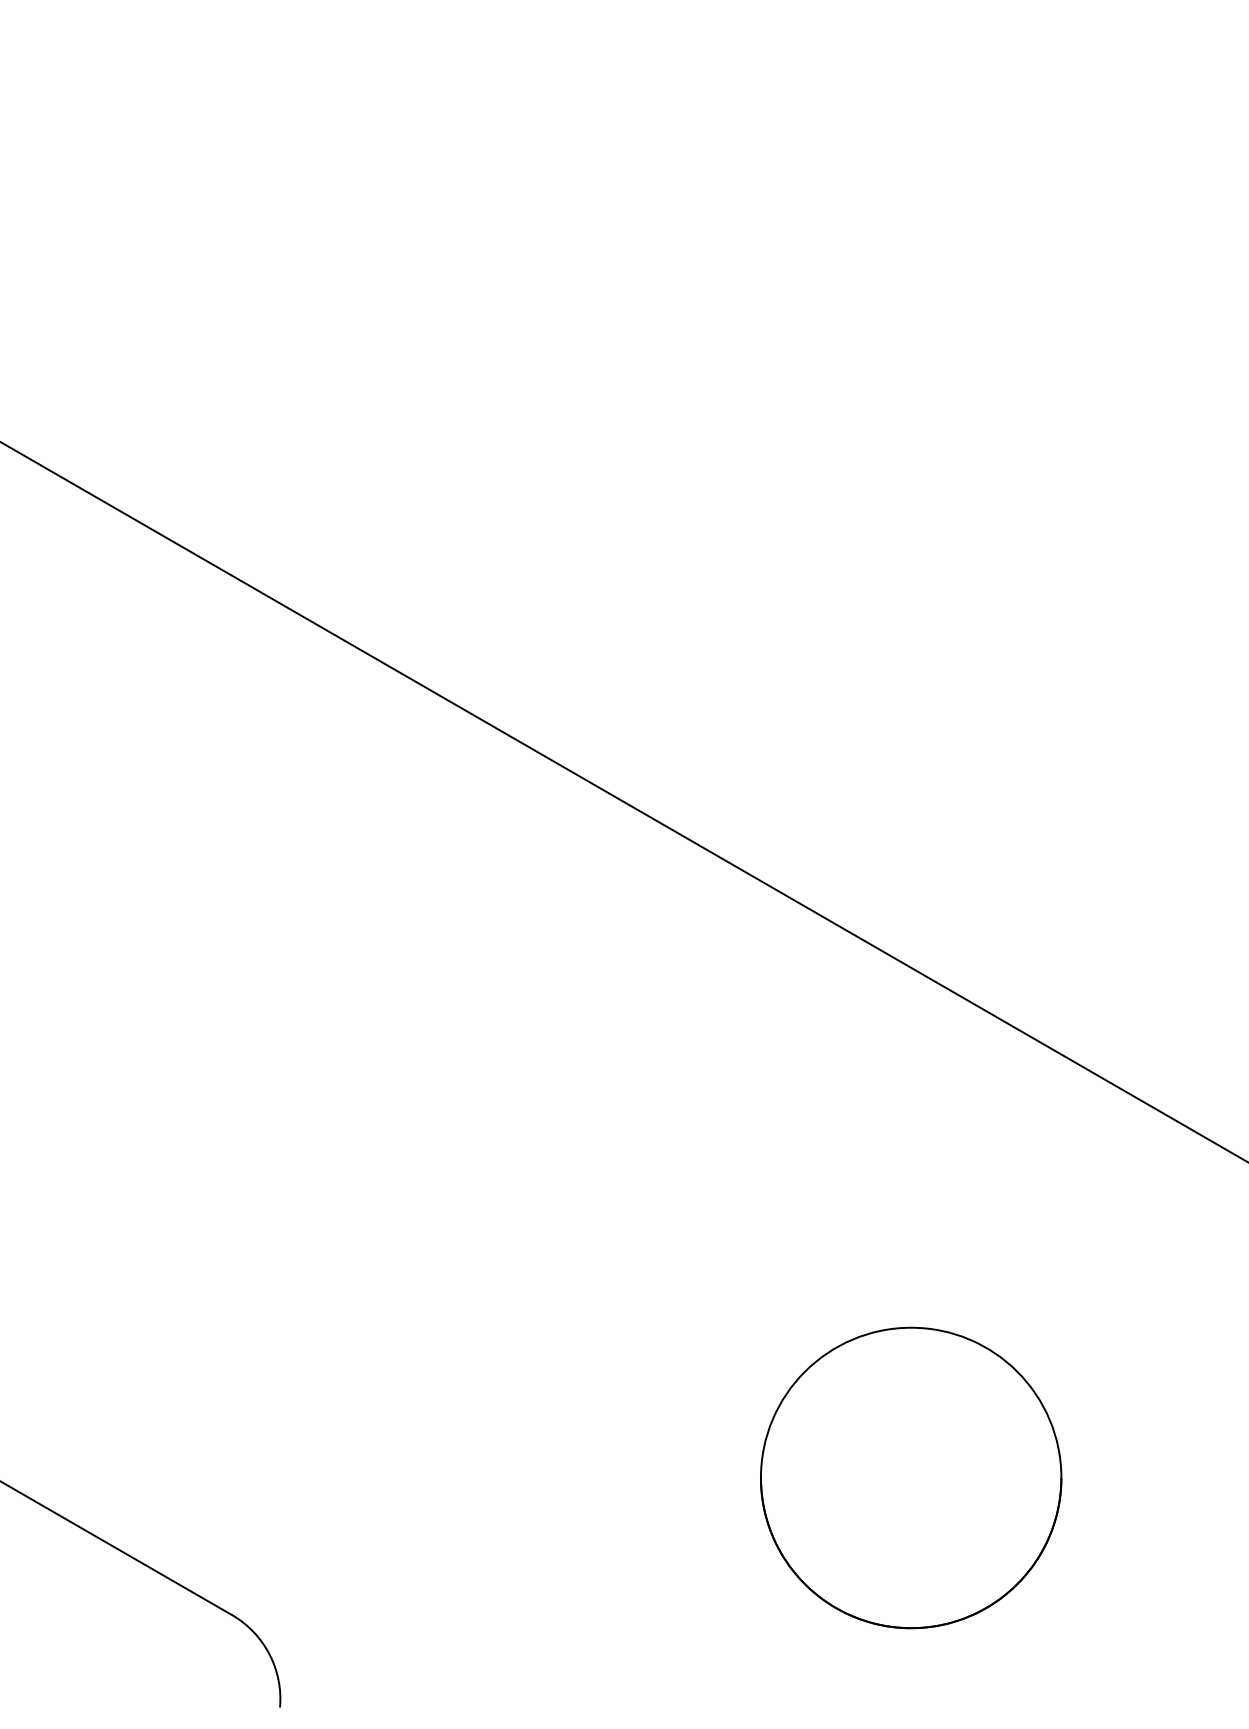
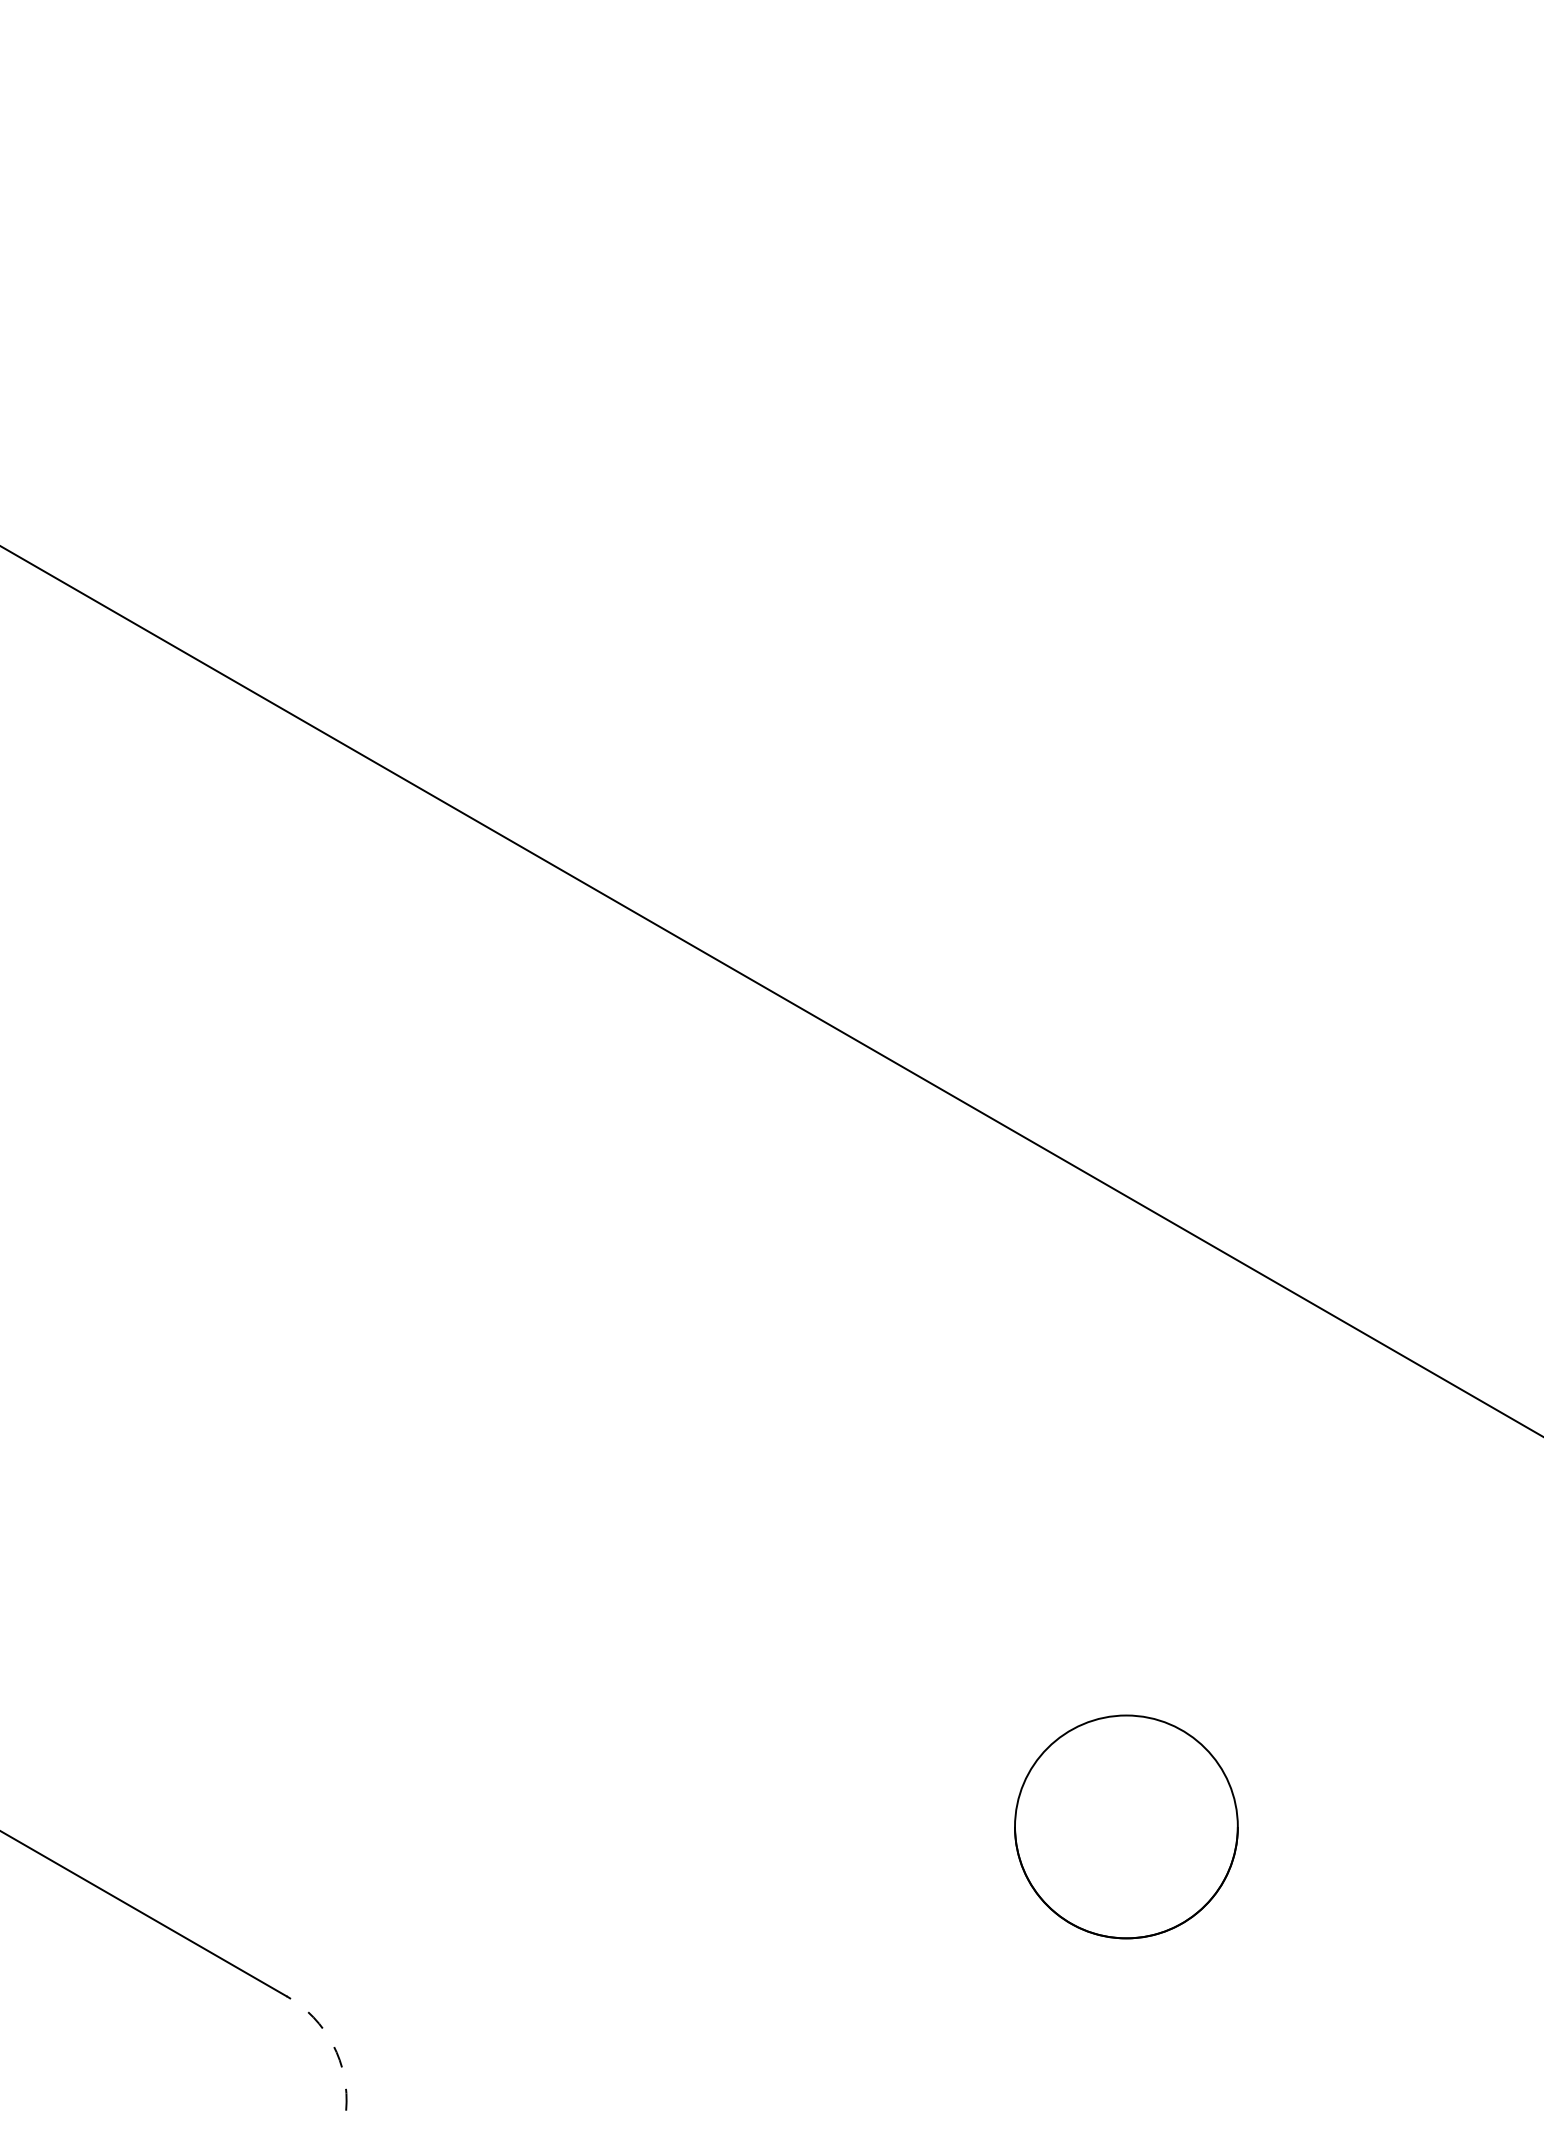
part: (911, 1477) -> (1126, 1826), size x0.6
arc: (269, 1653) -> (333, 2044), solid -> dashed

